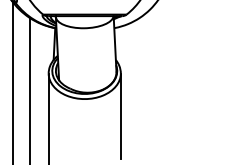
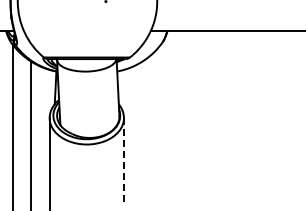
line: (120, 116) -> (123, 162), solid -> dashed

